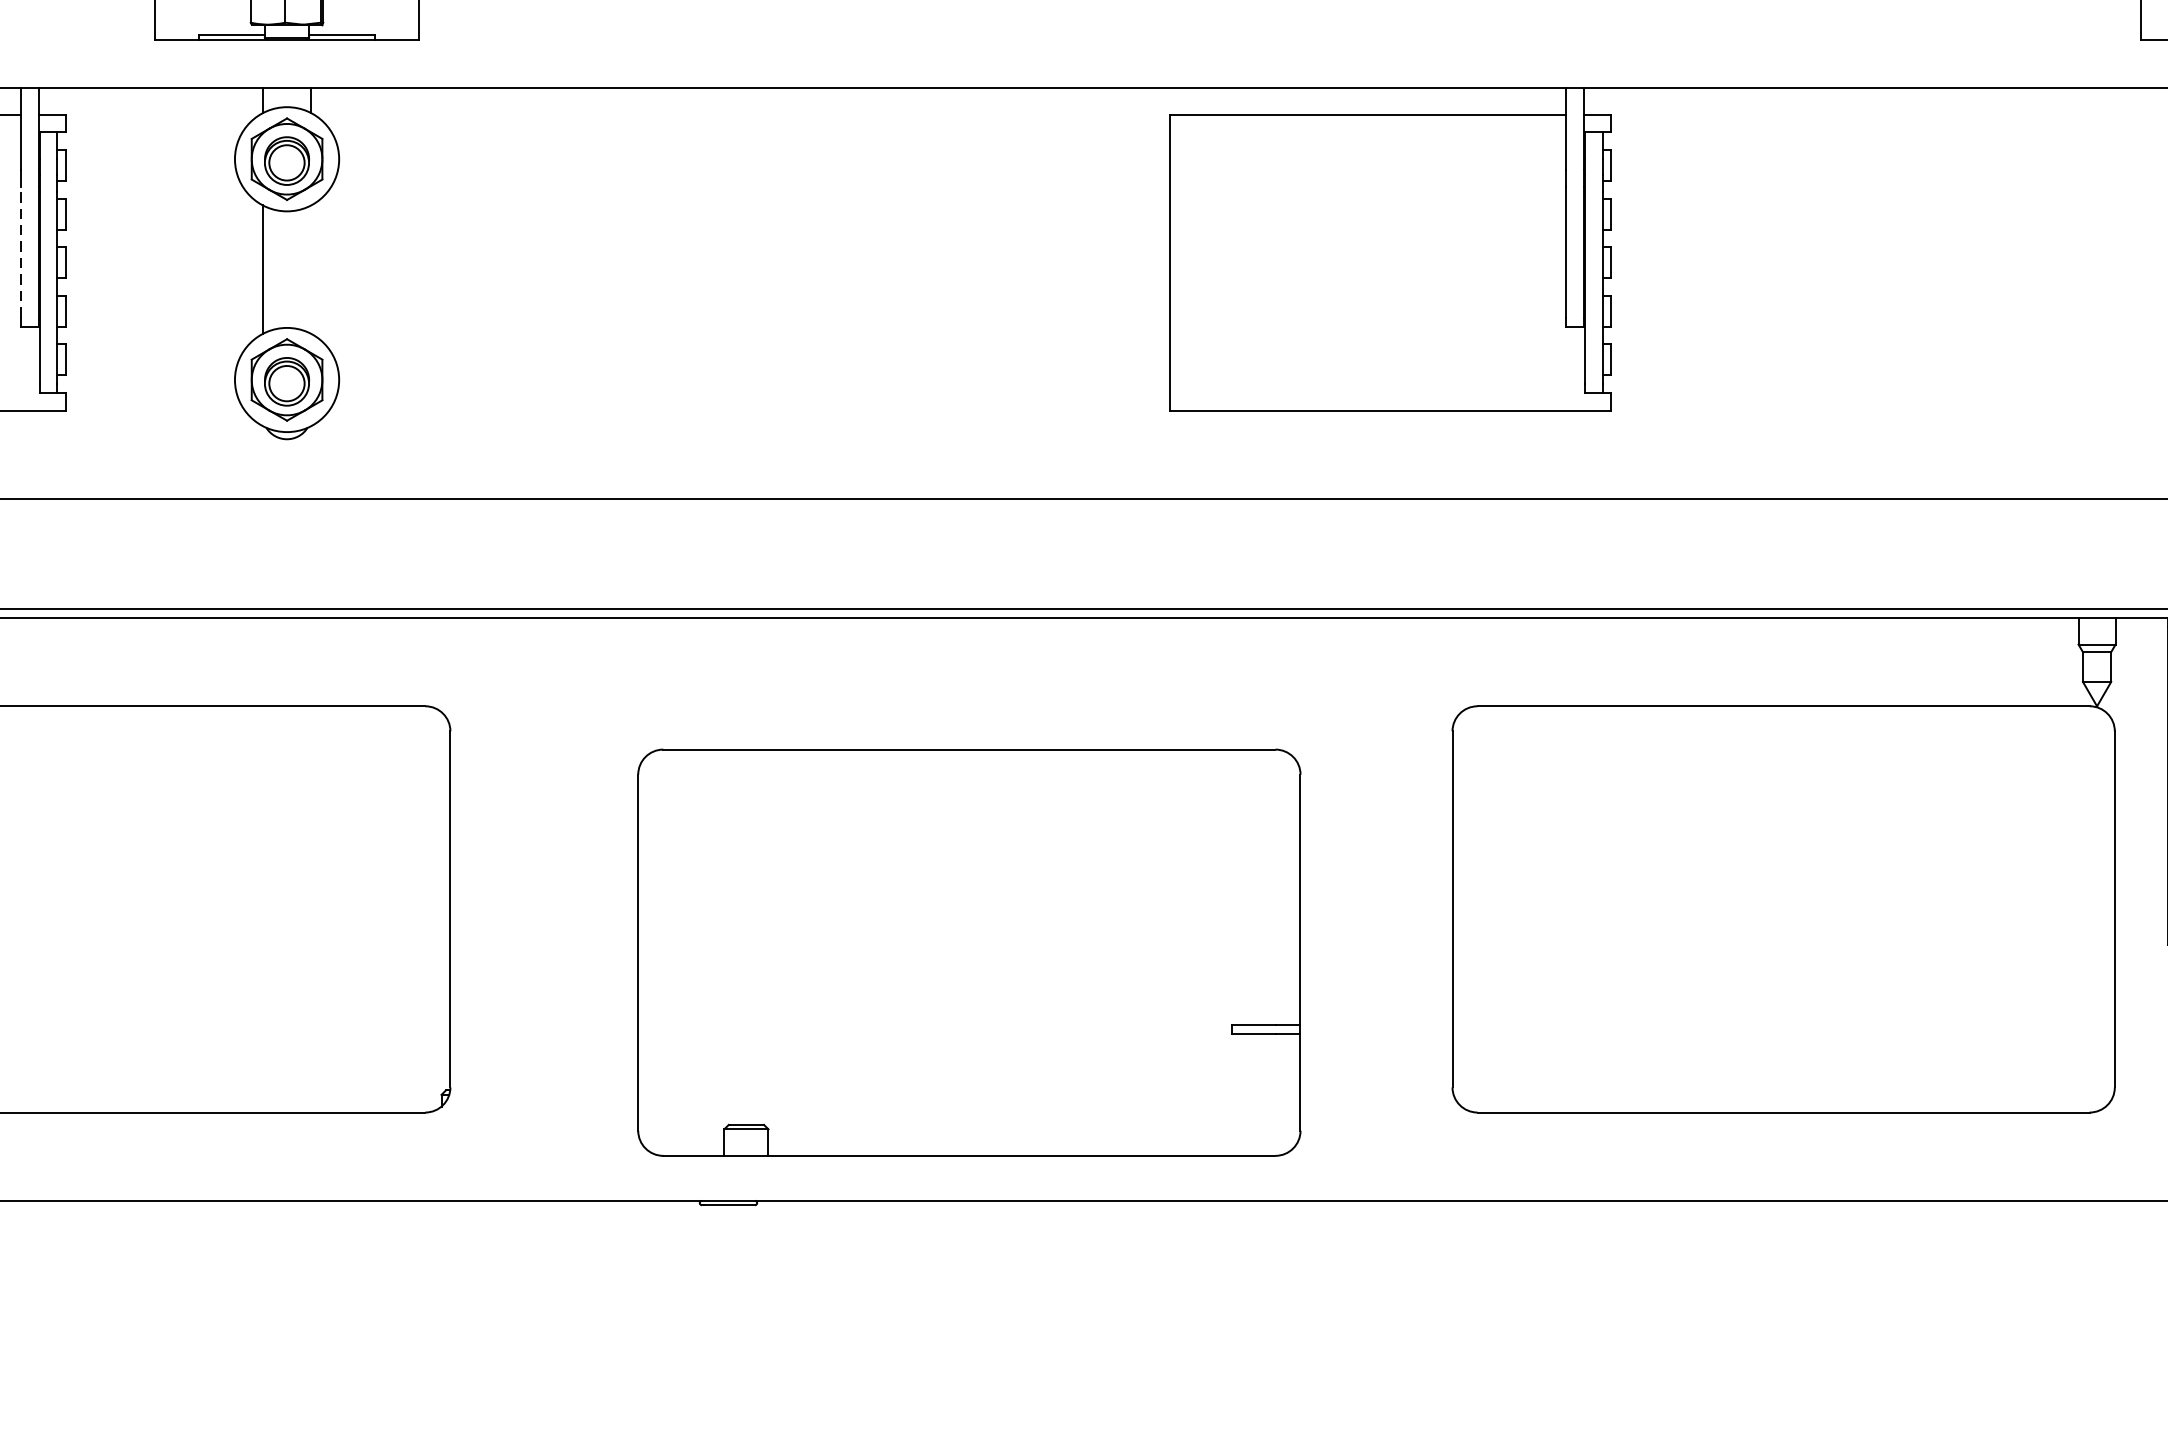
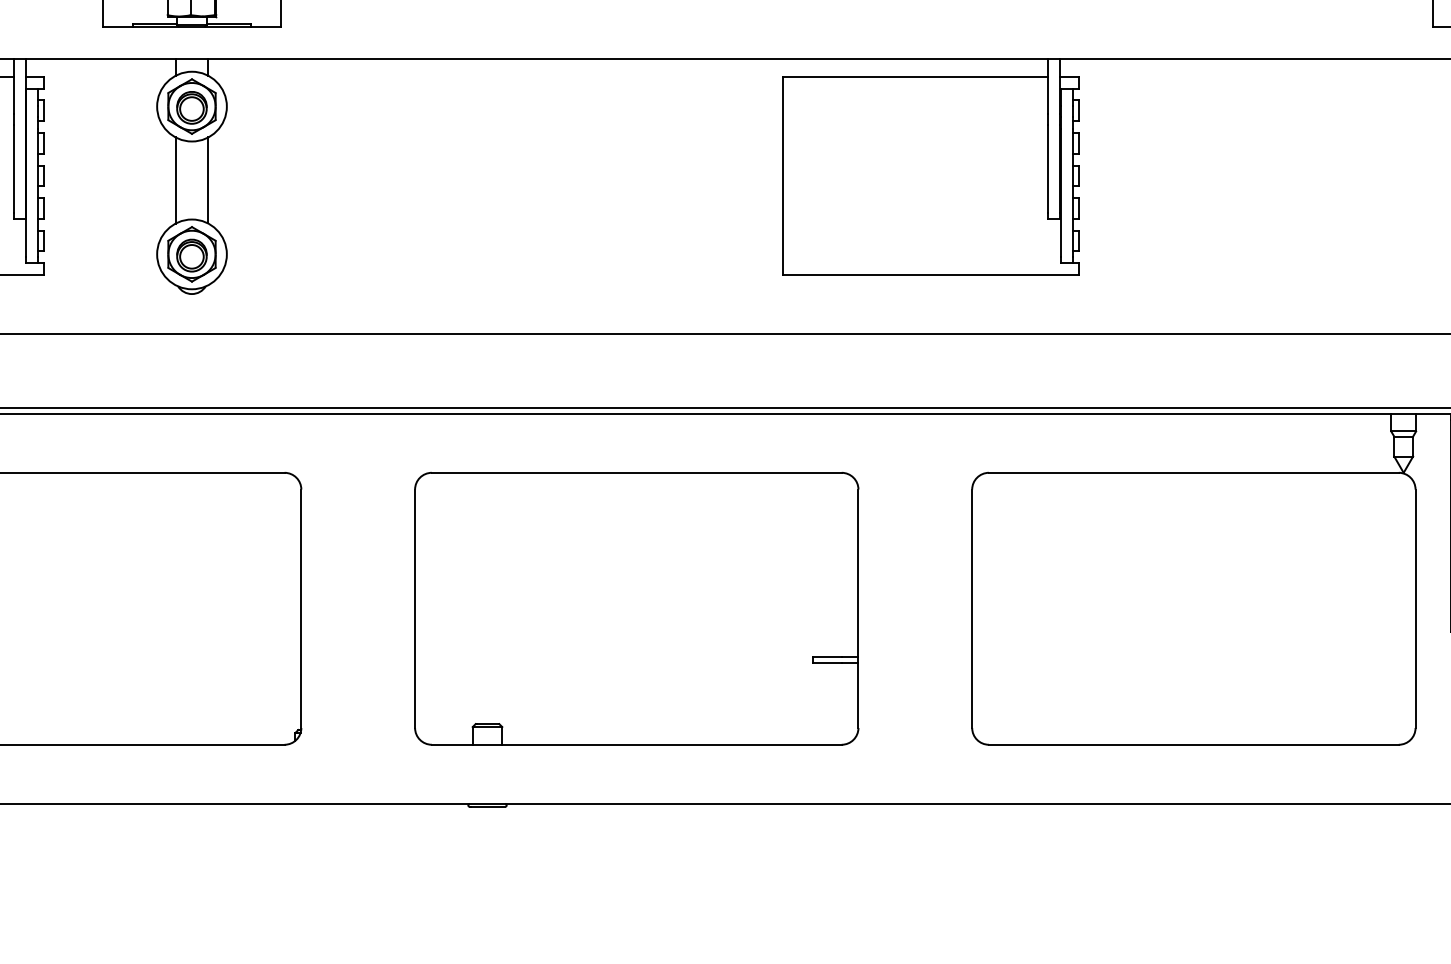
line: (21, 251) -> (14, 168), dashed -> solid
line: (311, 269) -> (208, 180), added
part: (968, 952) -> (636, 608), moved

